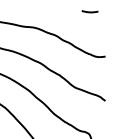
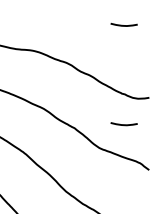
curve: (89, 72) -> (123, 123), added

